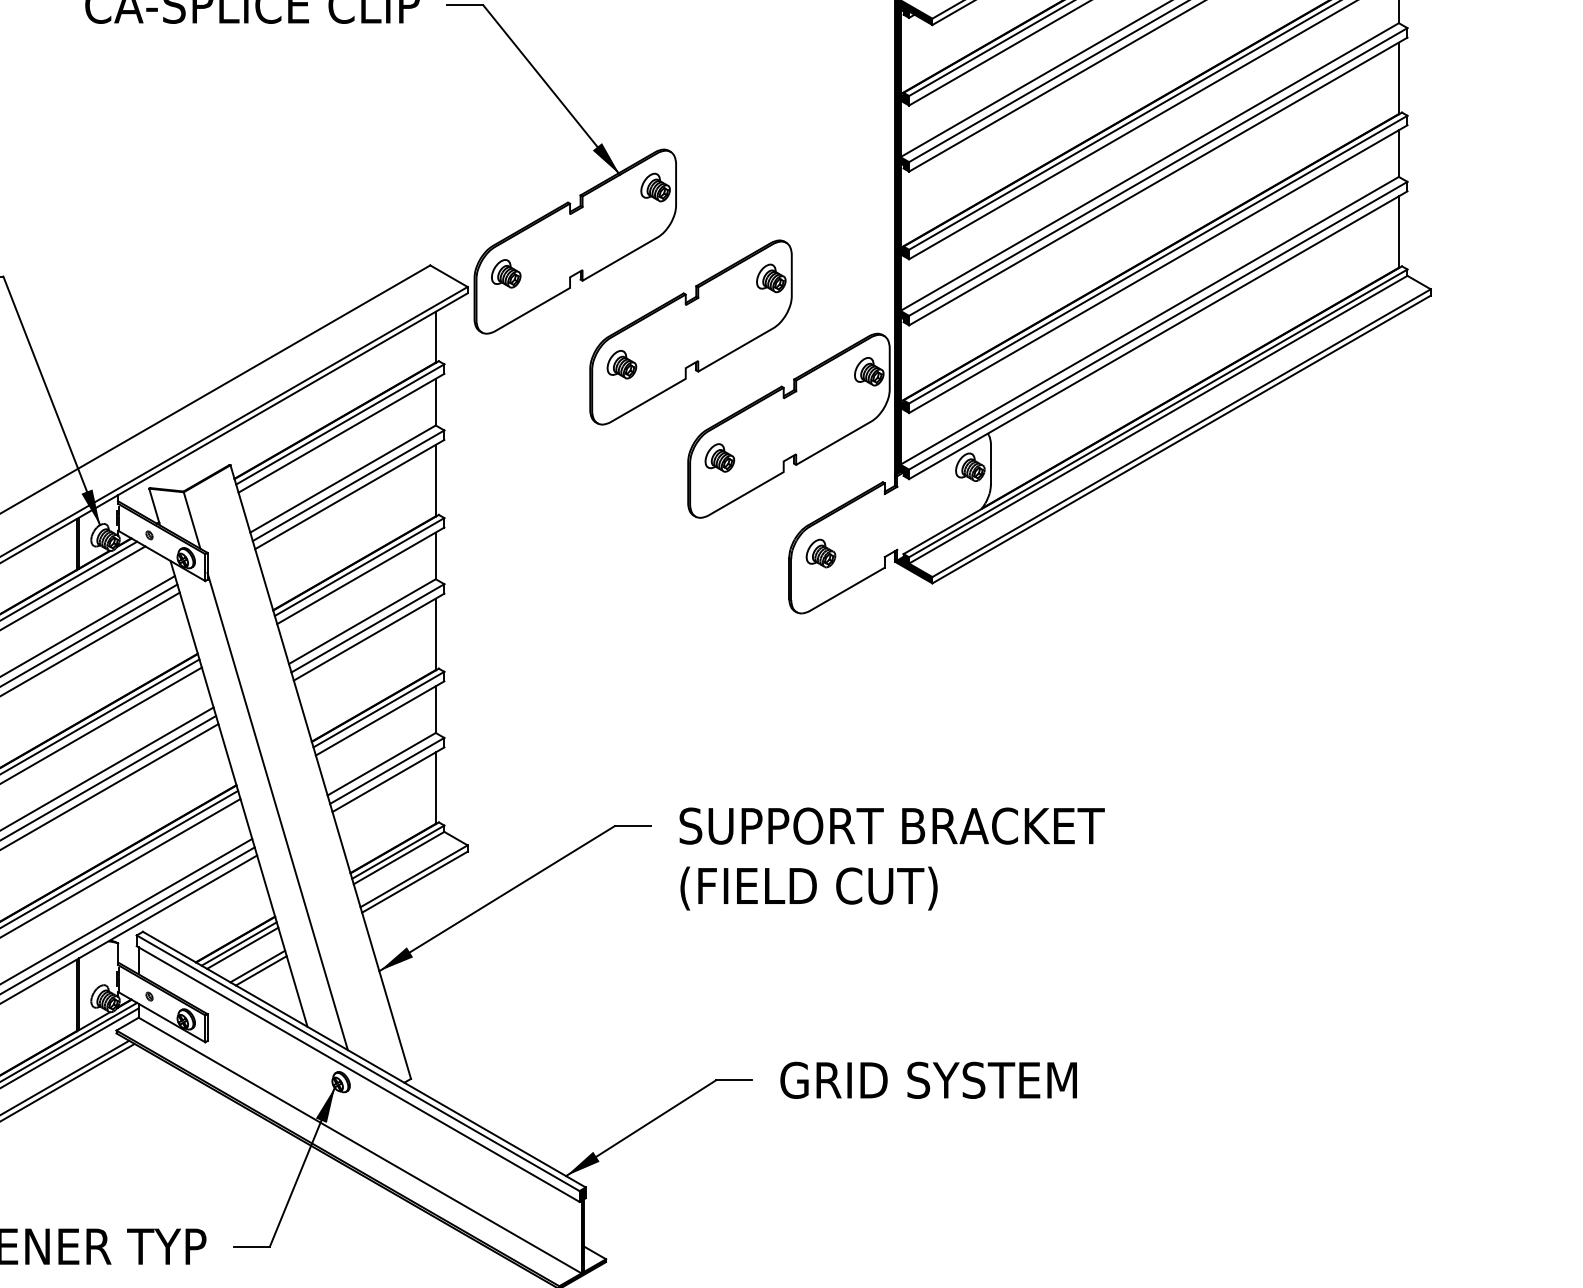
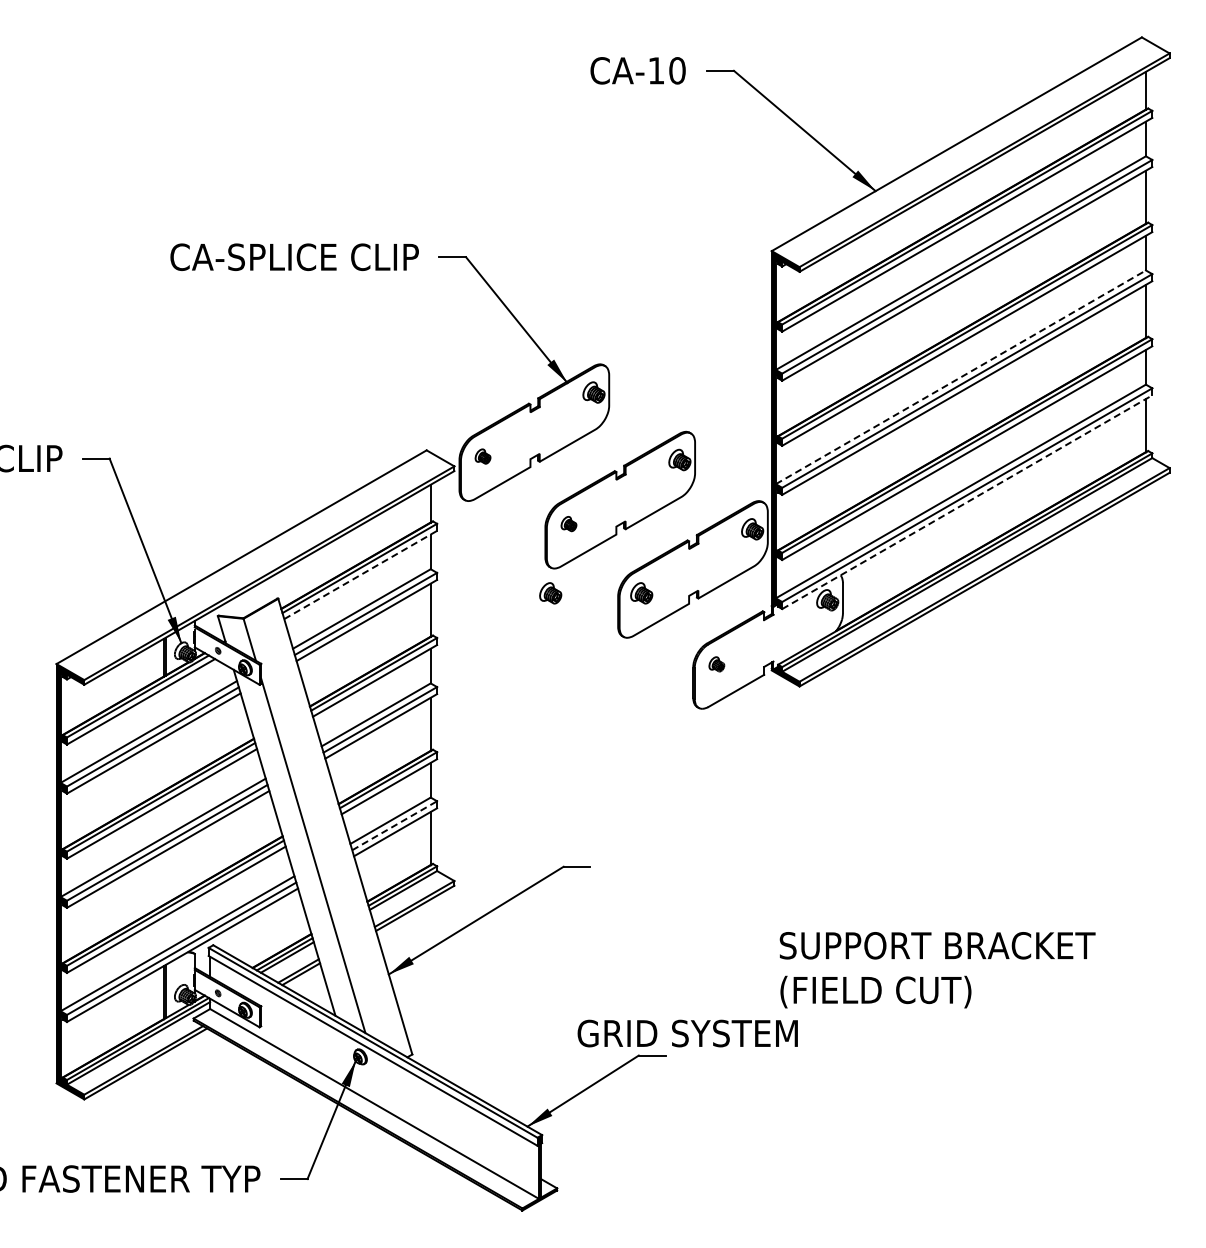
line: (1149, 167) -> (960, 377), solid -> dashed
part: (505, 273) -> (482, 456), size x0.7
line: (1158, 335) -> (967, 502), solid -> dashed
part: (621, 363) -> (568, 523), size x0.7
line: (342, 432) -> (361, 574), solid -> dashed
part: (597, 458) -> (550, 593), added
part: (820, 553) -> (716, 664), size x0.7
line: (386, 770) -> (394, 825), solid -> dashed
text: (891, 859) -> (937, 970), moved
text: (928, 1080) -> (687, 1033), moved

